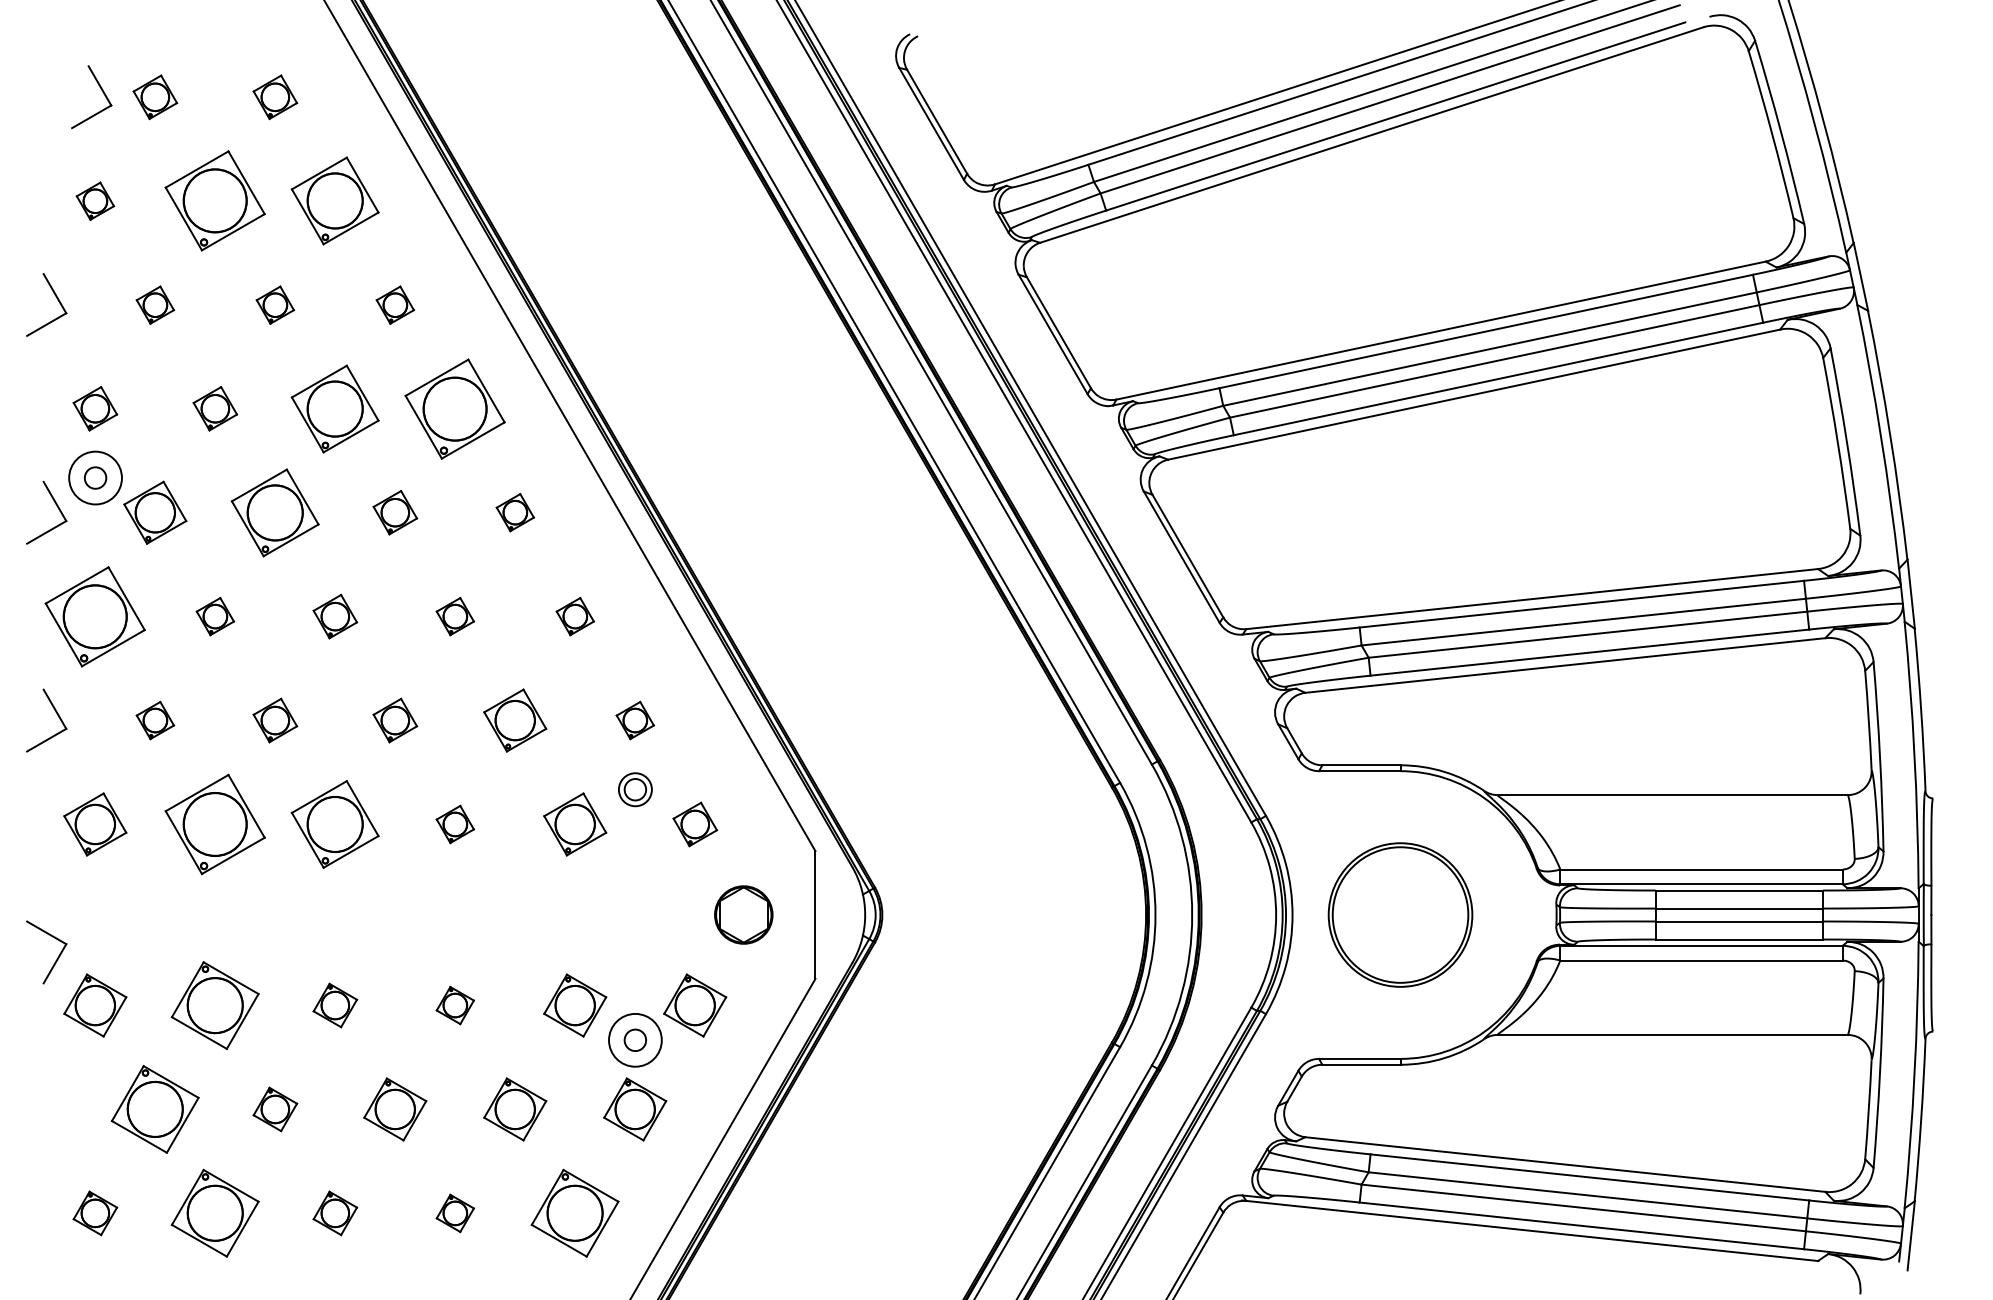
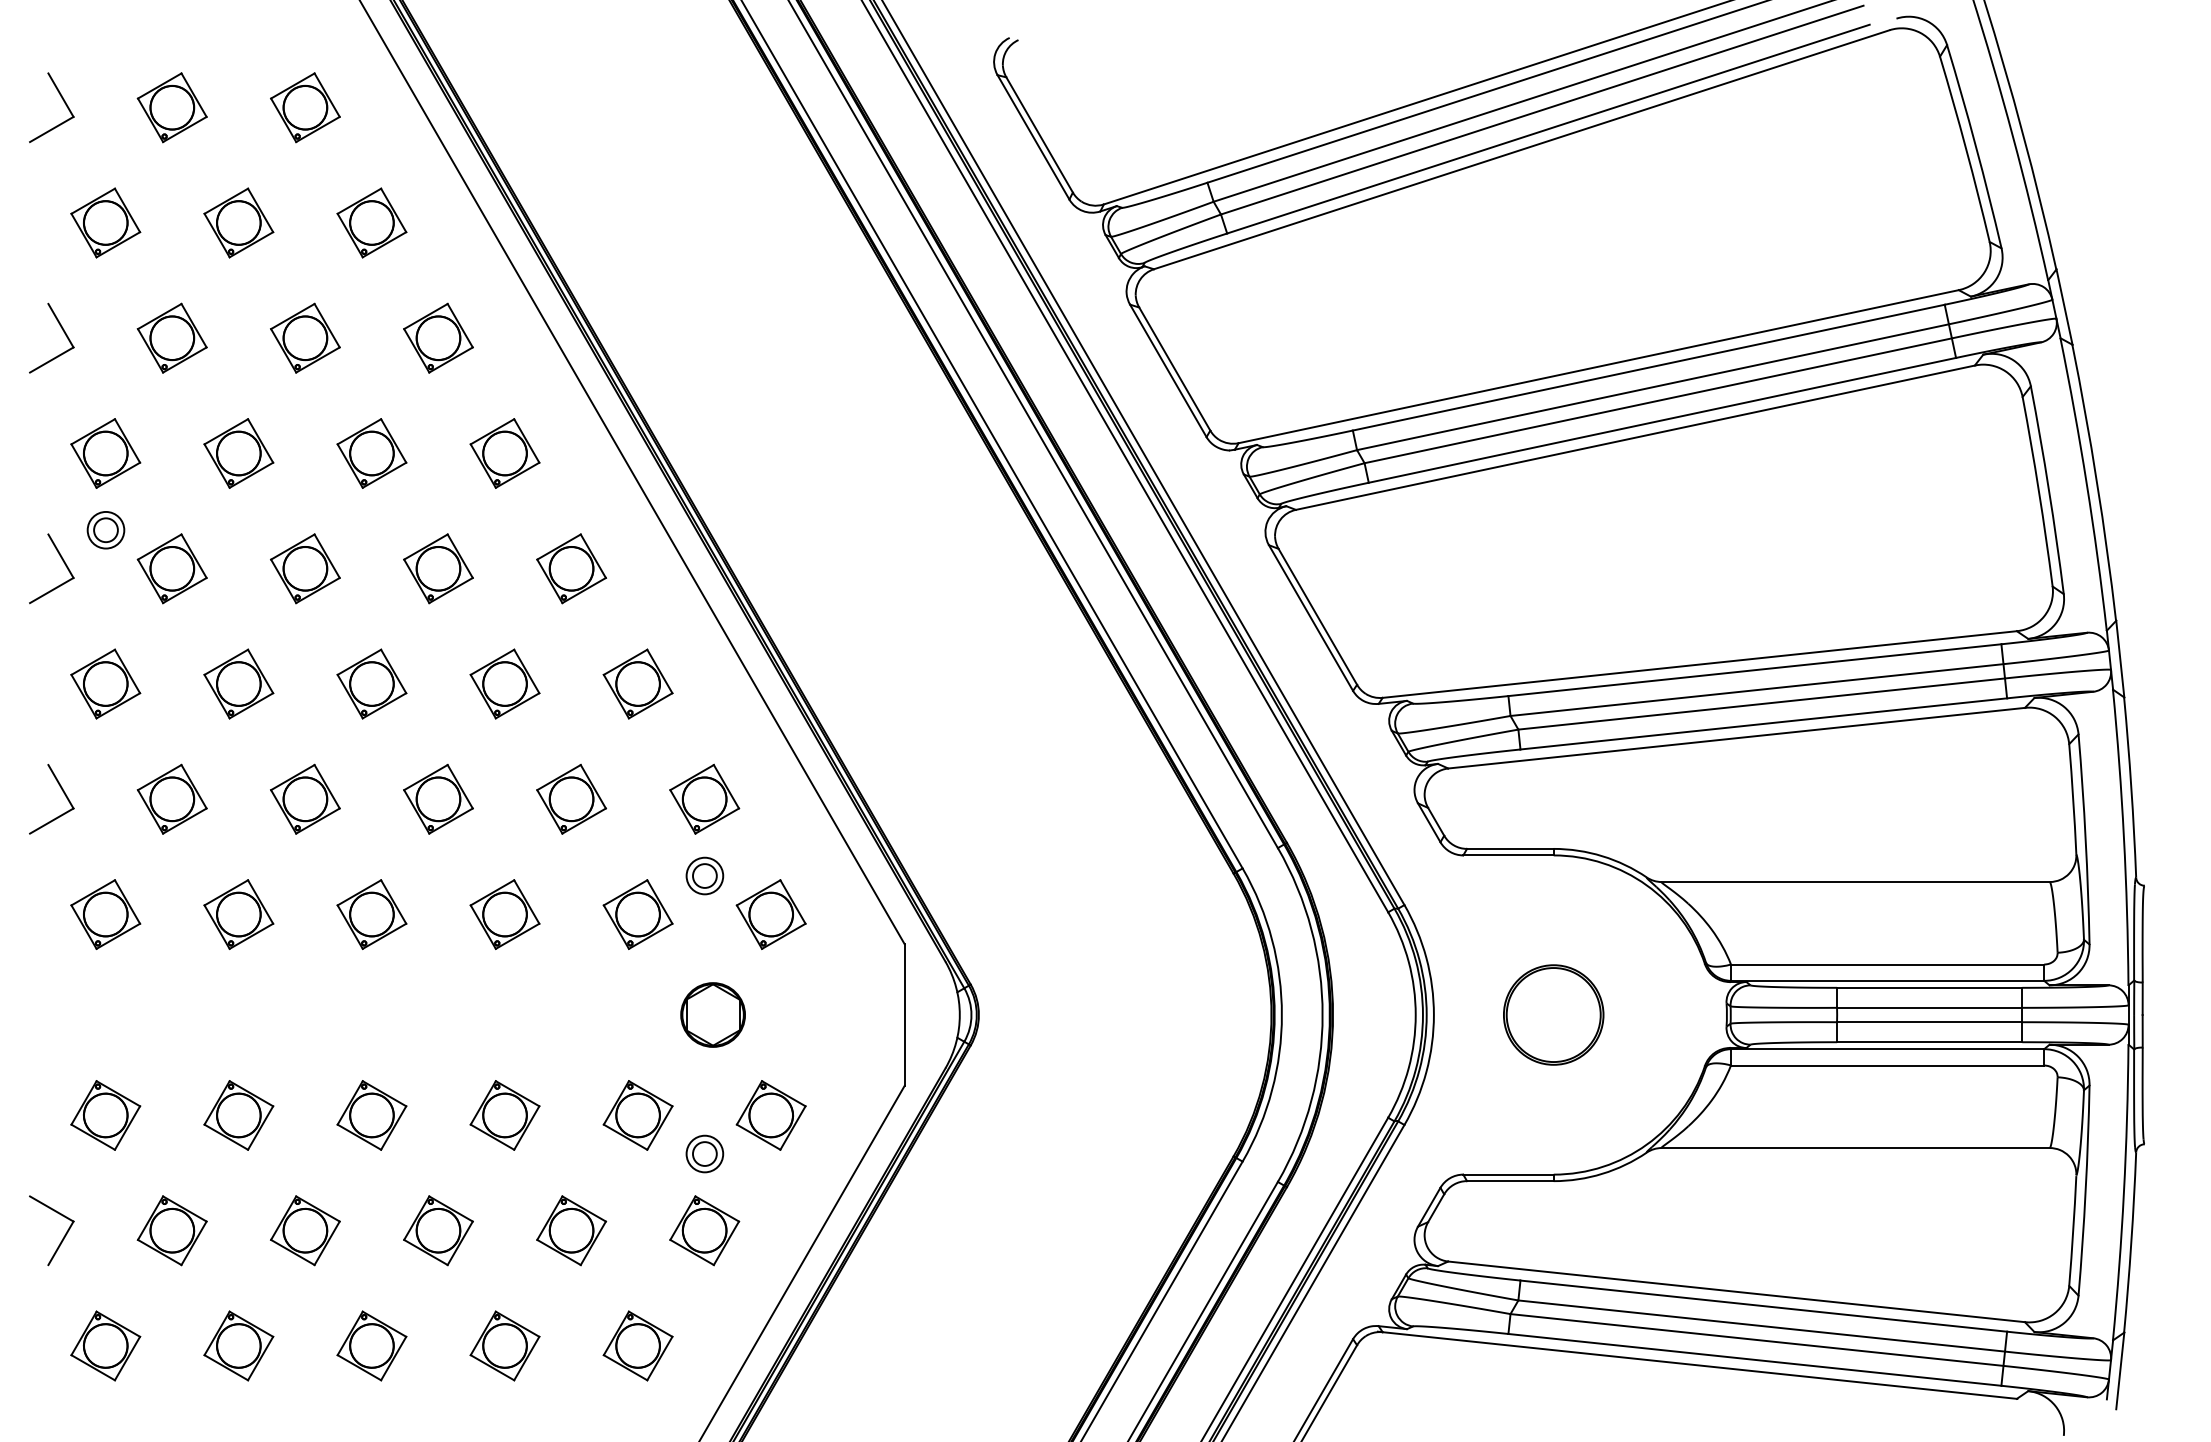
part: (102, 92) -> (63, 102), moved
part: (155, 97) -> (172, 108), size x1.43
part: (275, 97) -> (305, 108), size x1.43
part: (95, 201) -> (105, 223), size x1.67
part: (215, 201) -> (239, 223), size x0.62
part: (335, 201) -> (372, 223), size x0.71
part: (155, 305) -> (172, 338), size x1.67
part: (275, 305) -> (305, 338), size x1.67
part: (395, 305) -> (438, 338), size x1.67
part: (95, 408) -> (105, 453), size x1.43
part: (215, 408) -> (239, 453), size x1.43
part: (335, 408) -> (372, 453), size x0.71
part: (455, 408) -> (505, 453), size x0.62
circle: (95, 477) -> (105, 529), size x0.62
part: (275, 512) -> (305, 568), size x0.71
part: (395, 512) -> (438, 568), size x1.43
part: (515, 512) -> (571, 568), size x1.67
part: (95, 616) -> (105, 683), size x0.62
part: (215, 616) -> (239, 683), size x1.67
part: (335, 616) -> (372, 683), size x1.43
part: (455, 616) -> (505, 683), size x1.67
part: (575, 616) -> (638, 683), size x1.67
part: (155, 720) -> (172, 799), size x1.67
part: (275, 720) -> (305, 799), size x1.43
part: (395, 720) -> (438, 799), size x1.43
part: (635, 720) -> (705, 799), size x1.67
part: (215, 824) -> (239, 914), size x0.62
part: (335, 824) -> (372, 914), size x0.71
part: (455, 824) -> (505, 914), size x1.67
part: (695, 824) -> (771, 914), size x1.43
part: (743, 914) -> (712, 1014), moved
part: (1400, 914) -> (1553, 1014), size x0.62
part: (55, 960) -> (61, 1239), moved
part: (215, 1005) -> (239, 1115), size x0.71
part: (335, 1005) -> (372, 1115), size x1.43
part: (455, 1005) -> (505, 1115), size x1.67
circle: (634, 1039) -> (703, 1153), size x0.62
part: (155, 1109) -> (172, 1230), size x0.71
part: (275, 1109) -> (305, 1230), size x1.43
part: (95, 1213) -> (105, 1346), size x1.43
part: (215, 1213) -> (239, 1346), size x0.71
part: (335, 1213) -> (372, 1346), size x1.43
part: (455, 1213) -> (505, 1346), size x1.67
part: (575, 1213) -> (638, 1346), size x0.71

